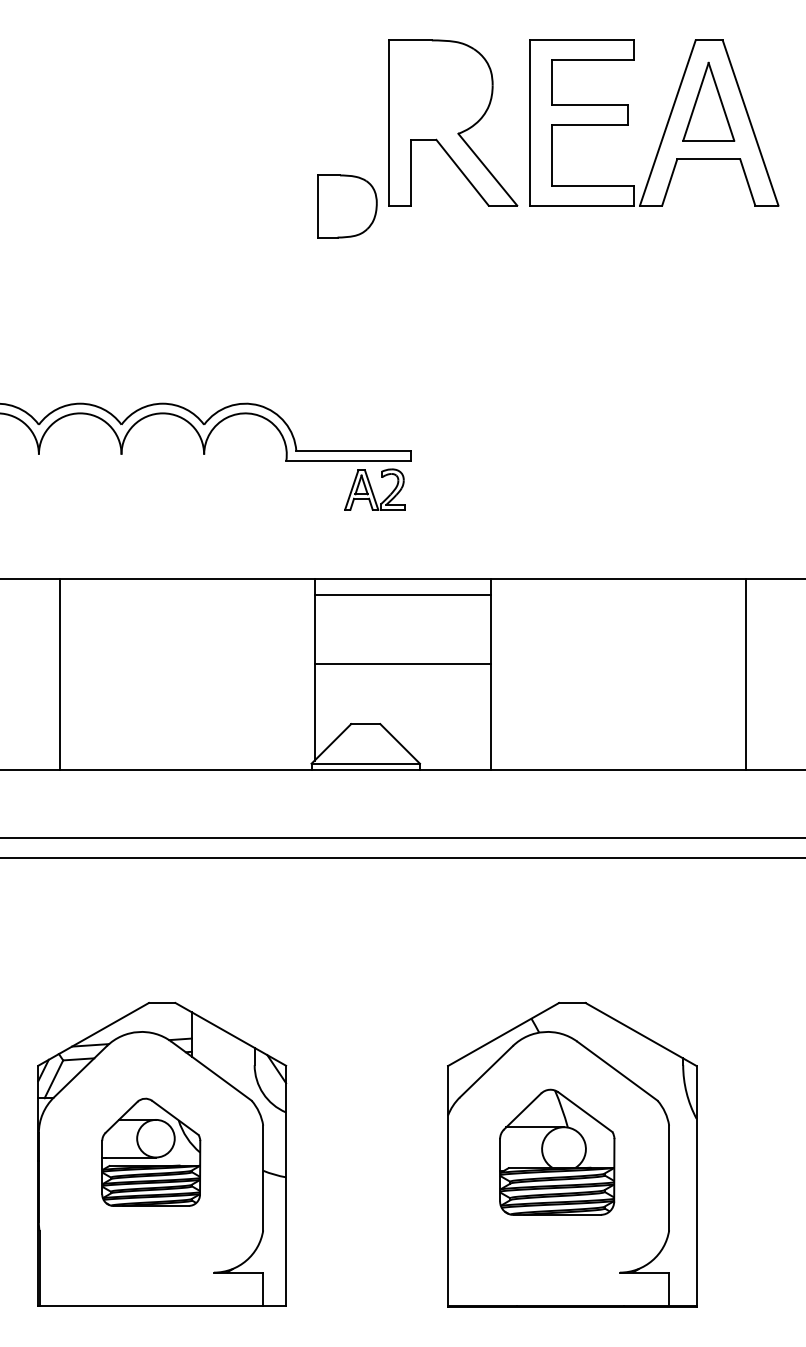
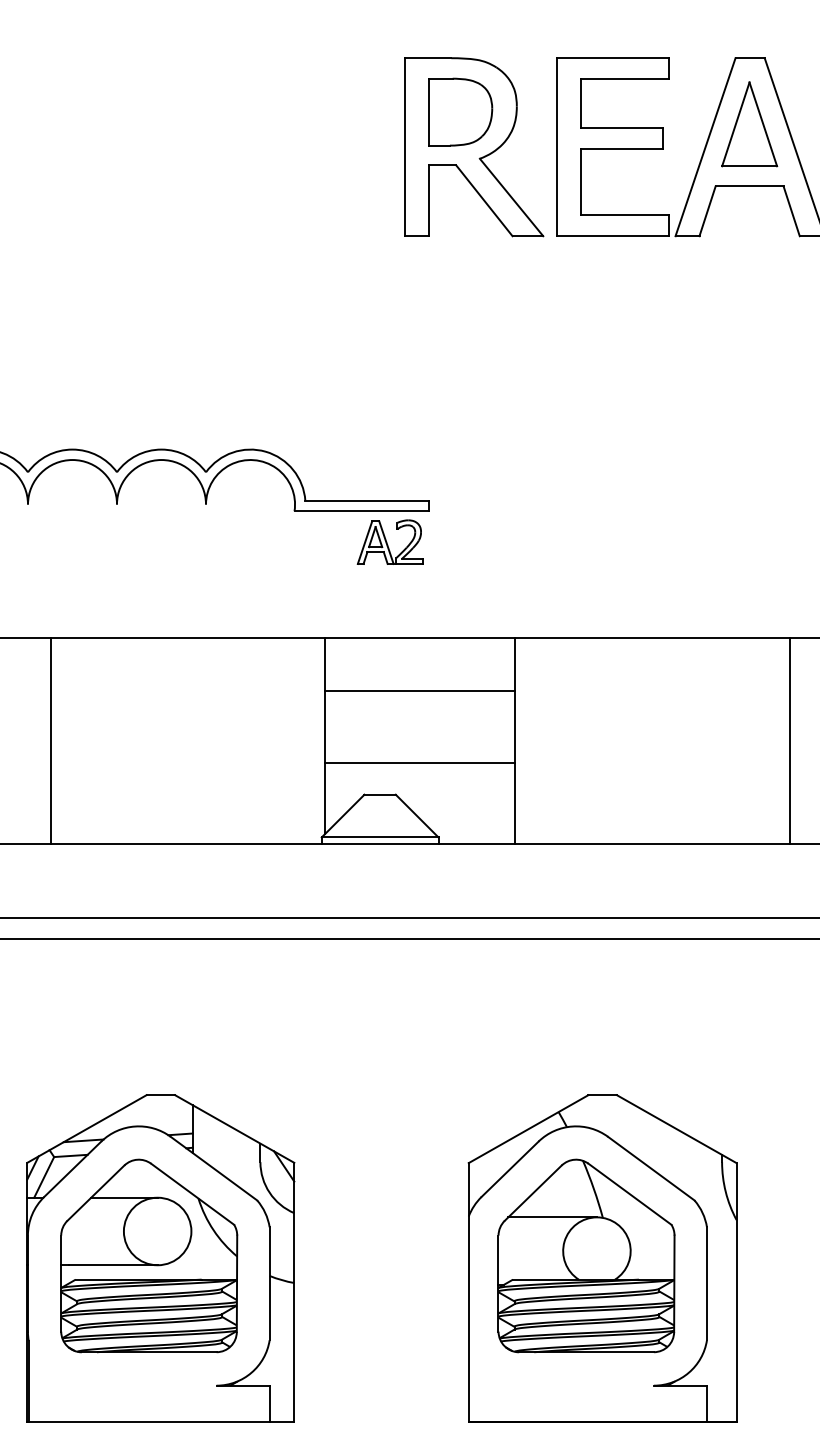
part: (347, 206) -> (460, 112), moved
line: (402, 595) -> (419, 691), moved
line: (402, 664) -> (419, 762), moved
part: (150, 1152) -> (148, 1256), size x1.67
part: (556, 1152) -> (585, 1256), size x1.43

